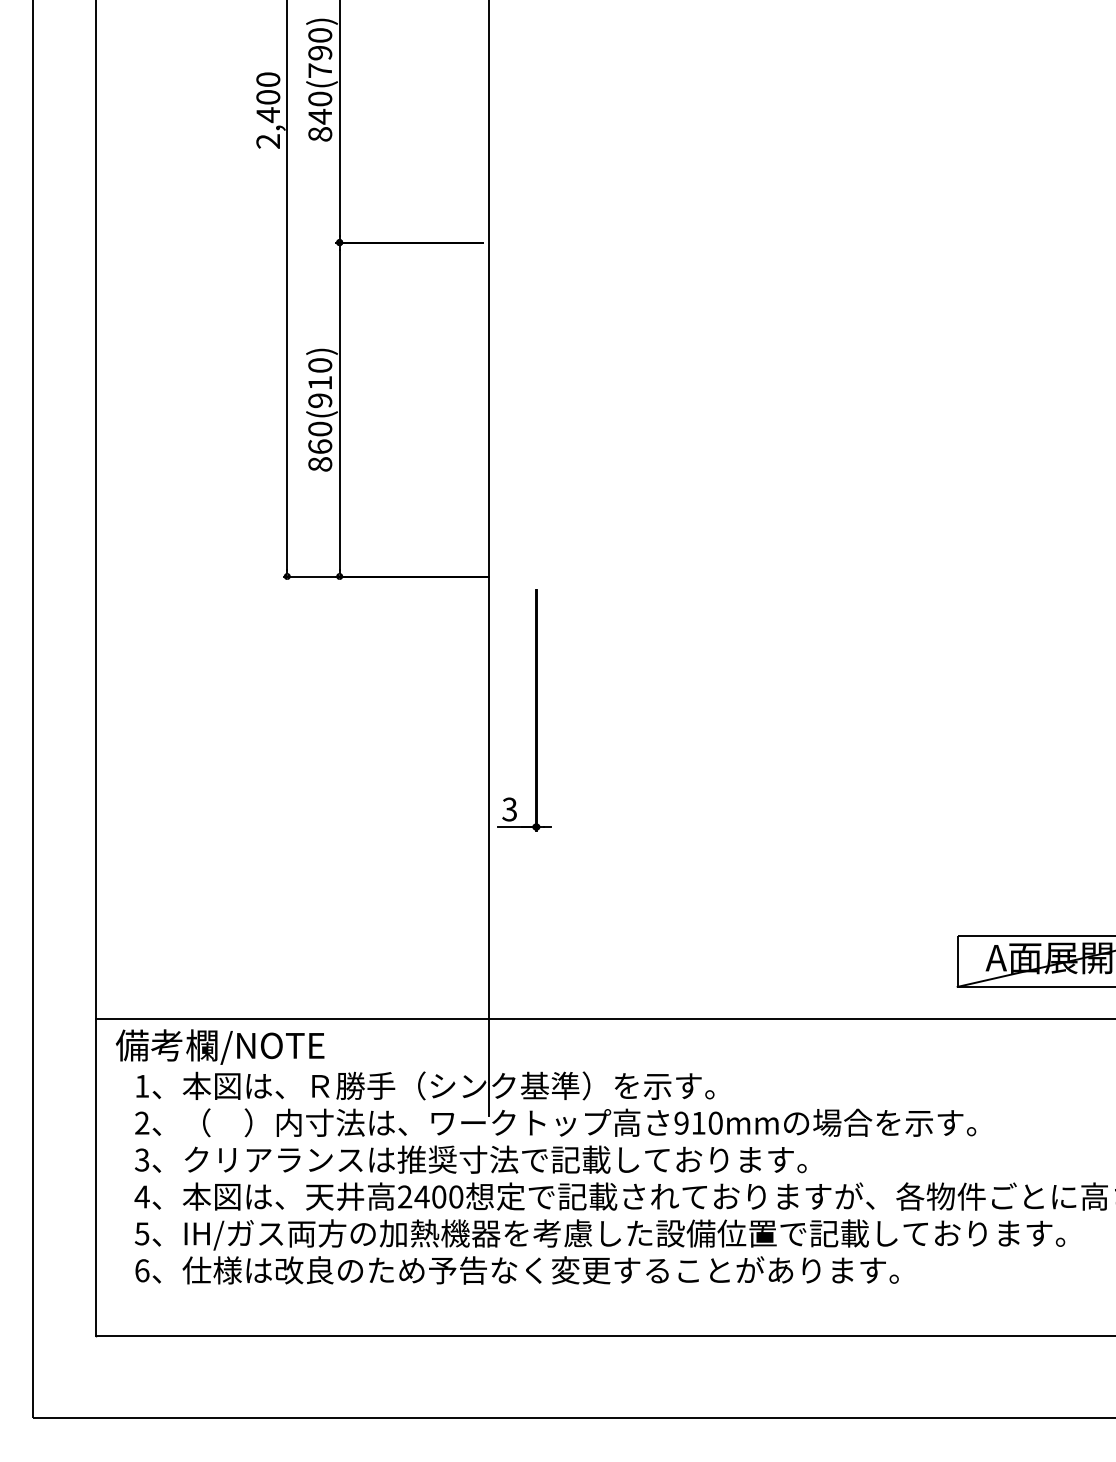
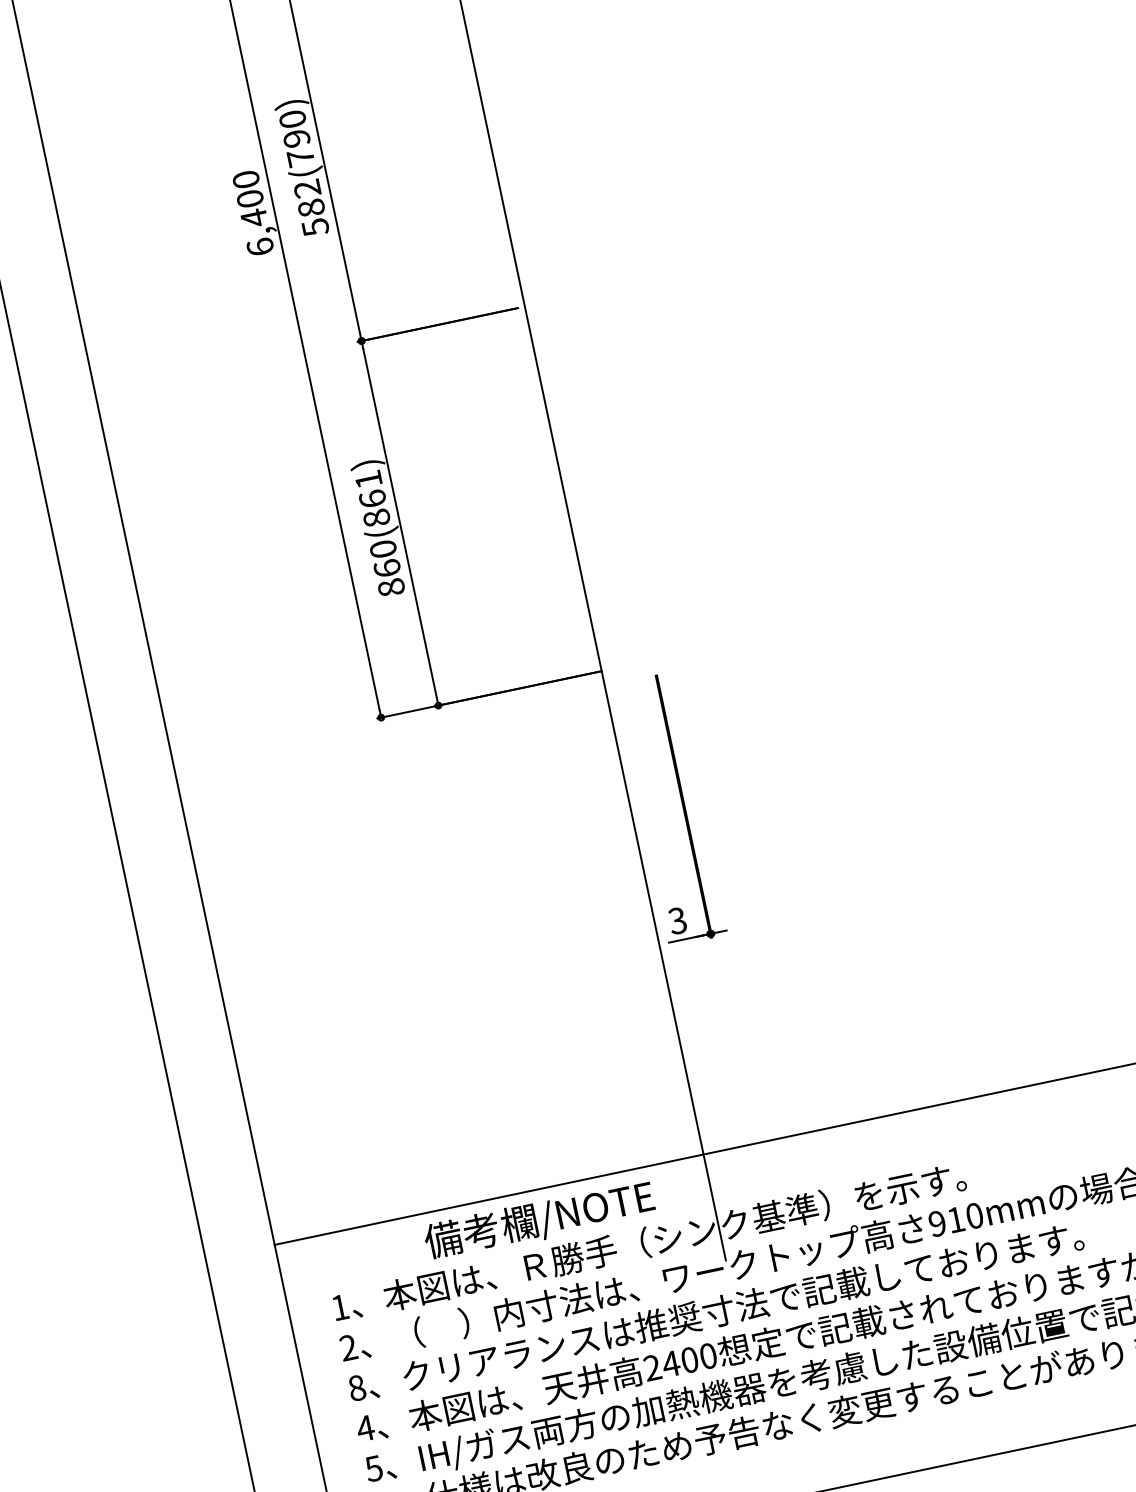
text: (320, 116) -> (311, 207), 840(790) -> 582(790)
text: (268, 141) -> (260, 247), 2,400 -> 6,400
text: (320, 383) -> (373, 499), 860(910) -> 860(861)
text: (219, 1046) -> (538, 1220), moved
text: (142, 1159) -> (357, 1387), 3 -> 8

